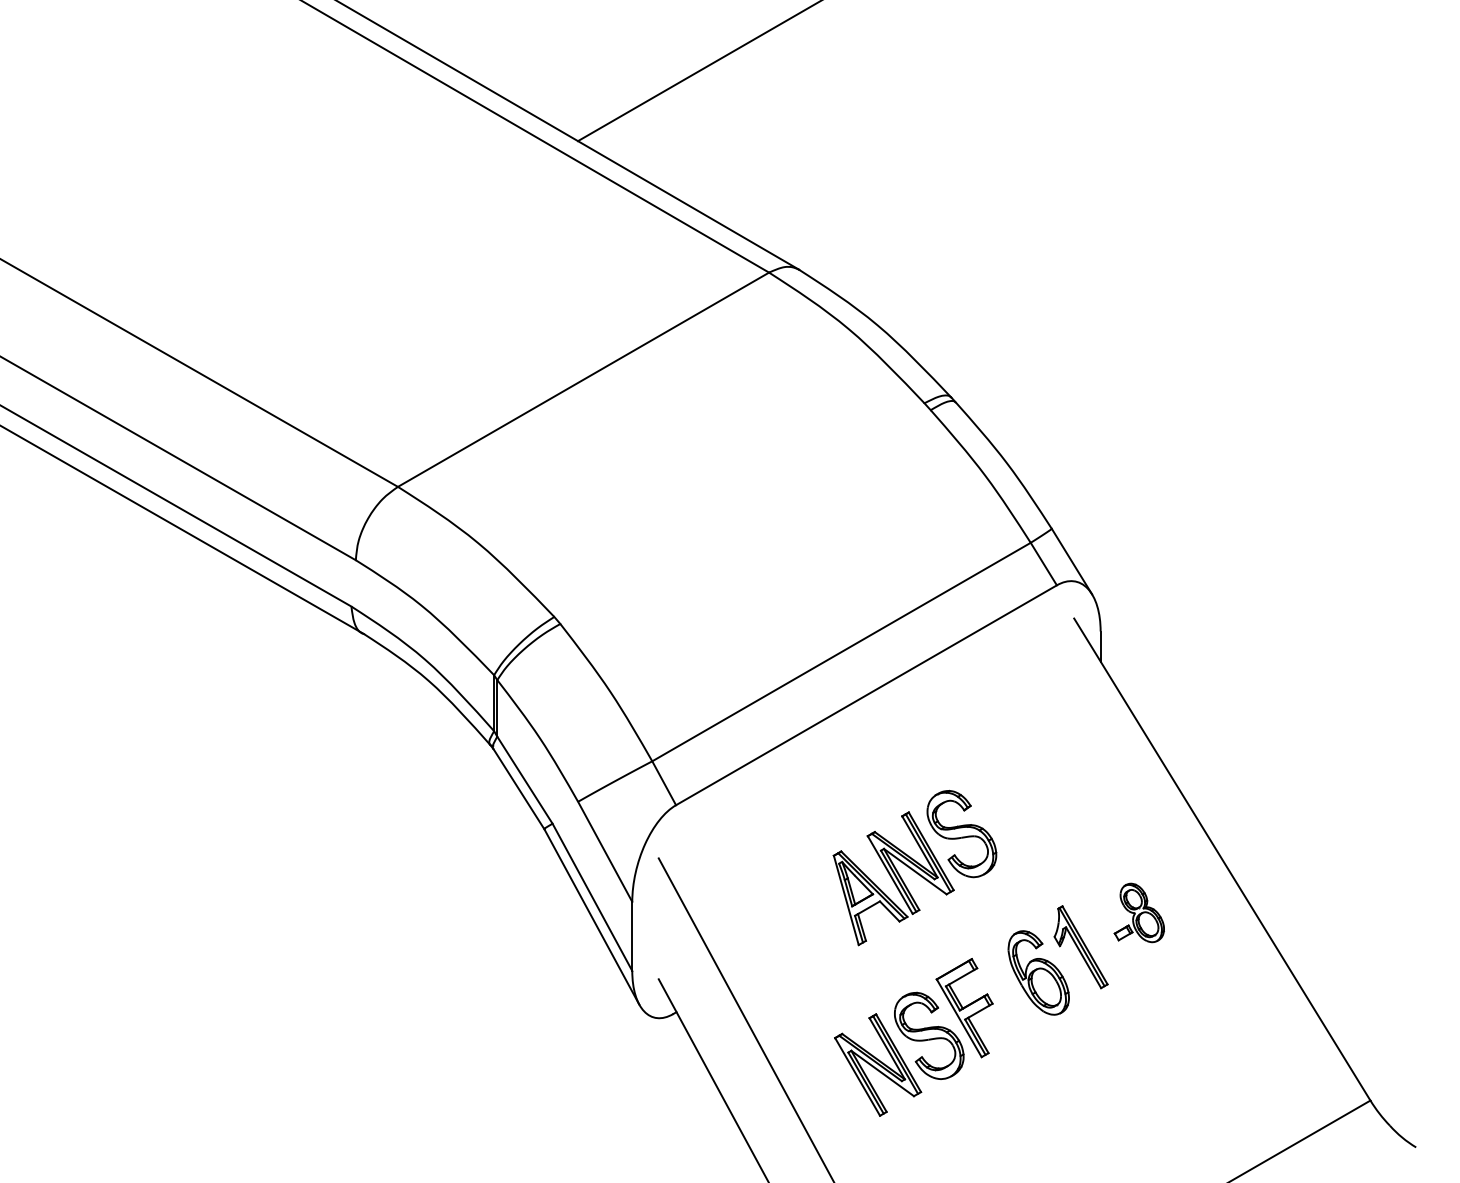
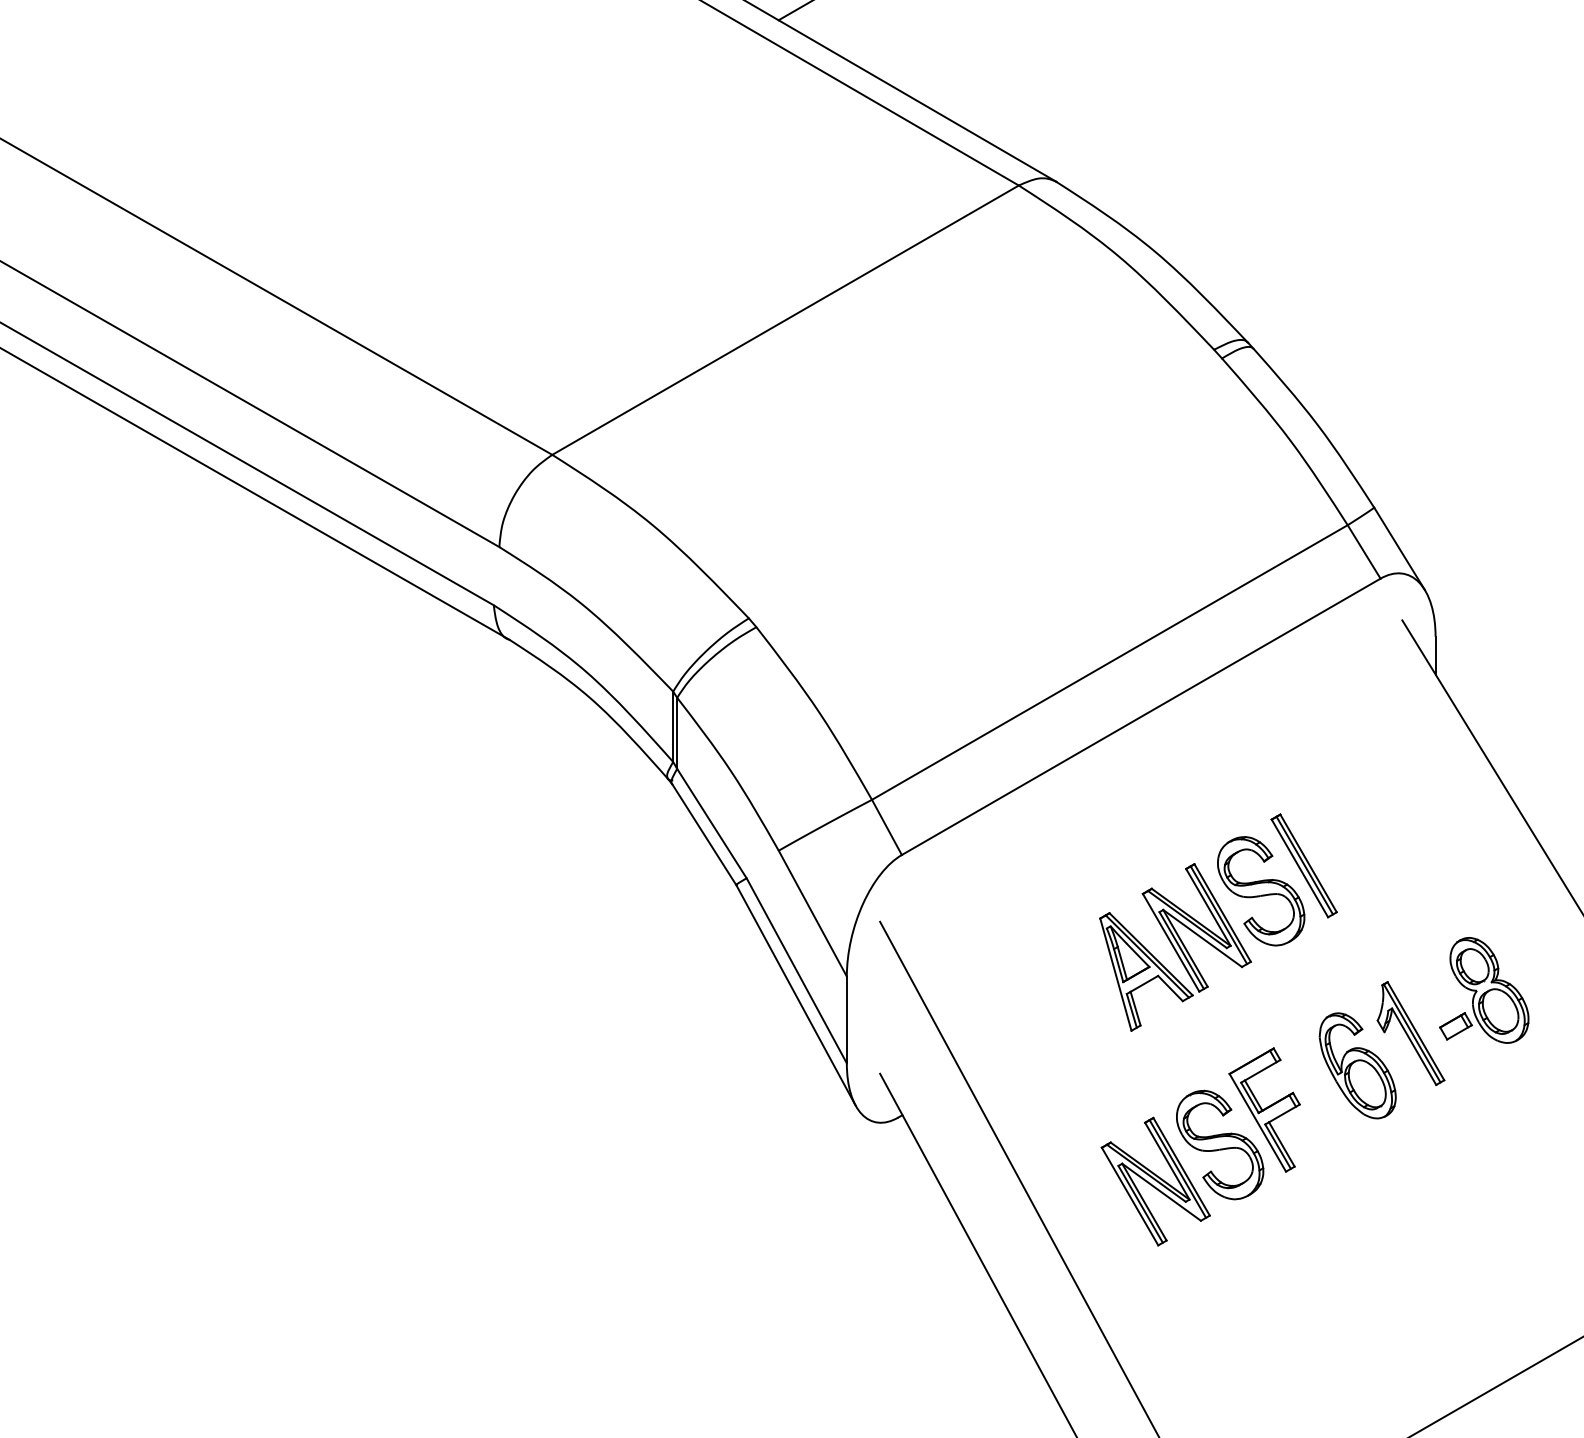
part: (996, 813) -> (1304, 865), added
part: (1139, 912) -> (1484, 989), size x1.43

